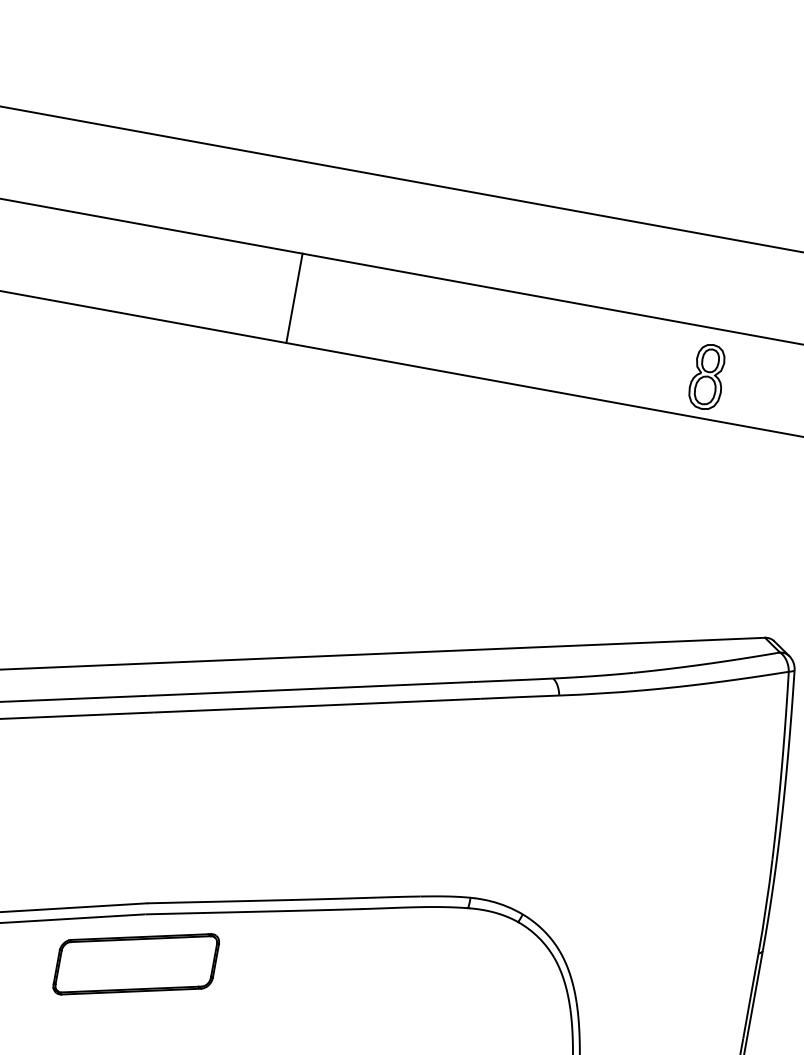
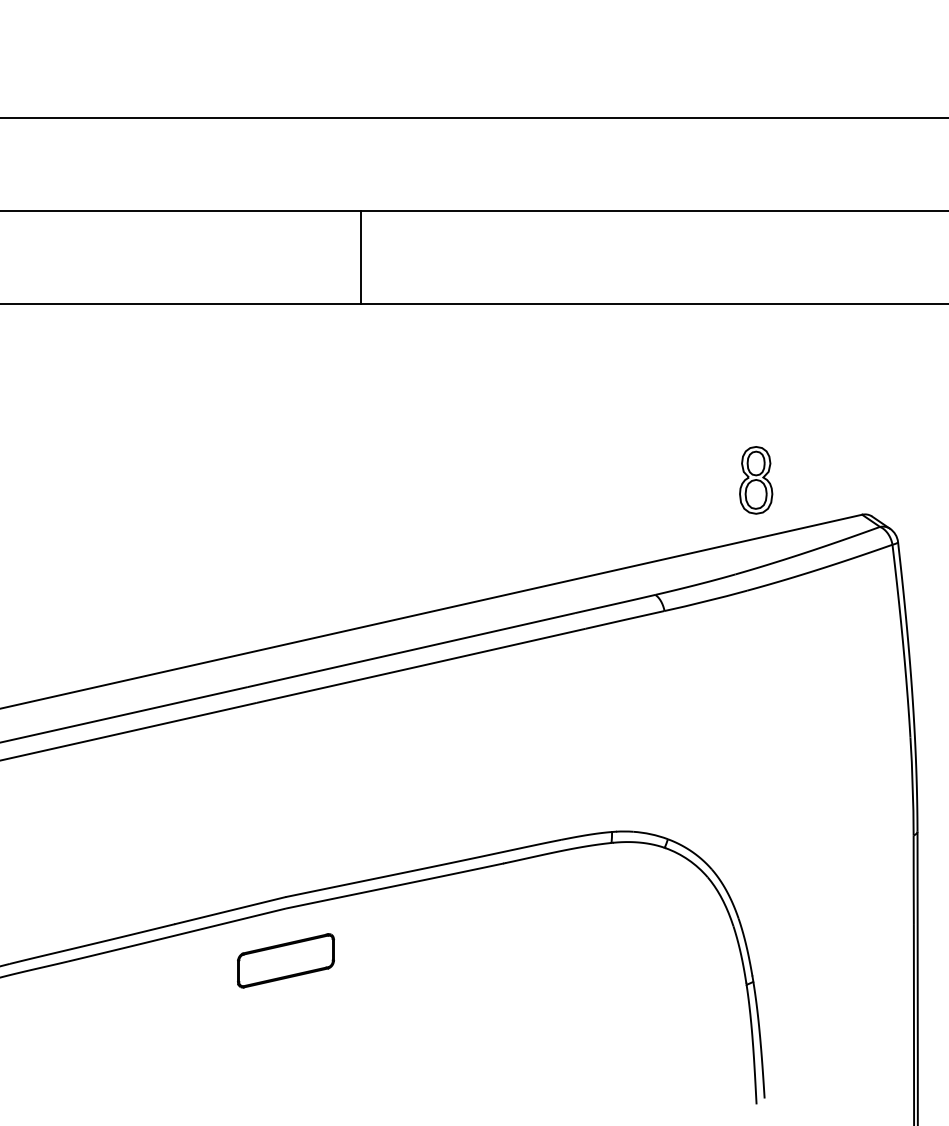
line: (294, 298) -> (360, 257), moved
part: (707, 377) -> (756, 480), moved
part: (135, 963) -> (285, 960), size x0.6

